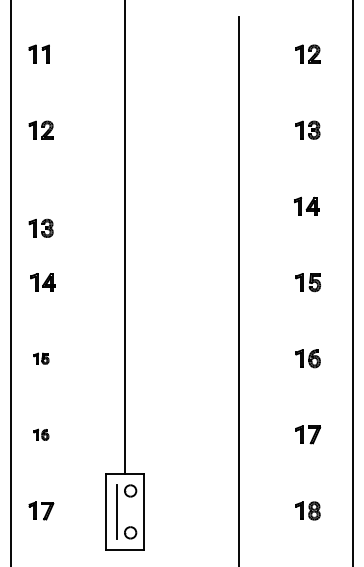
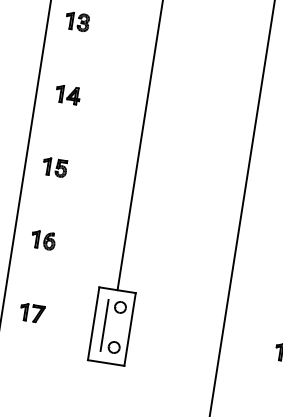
part: (40, 227) -> (77, 20), moved
part: (41, 358) -> (55, 167), size x1.67
part: (41, 434) -> (43, 240), size x1.67

